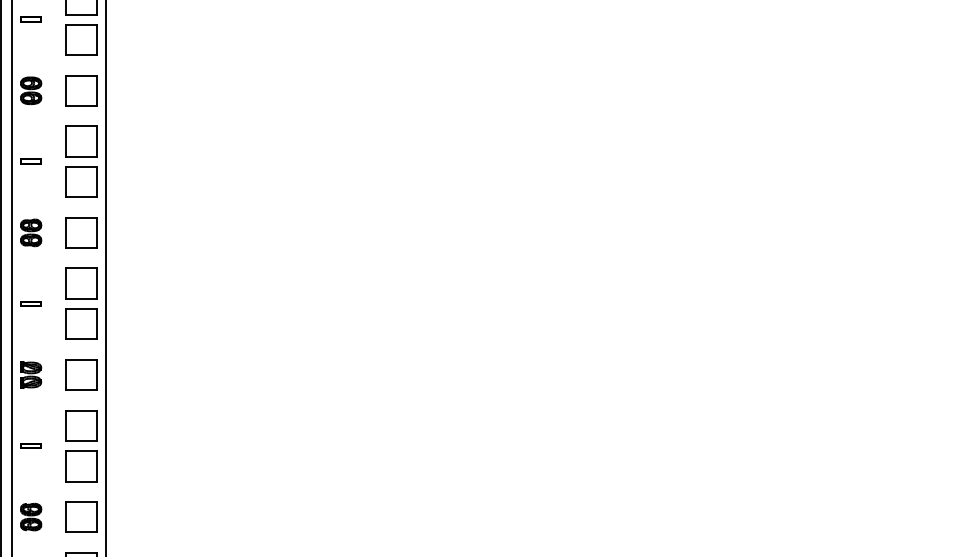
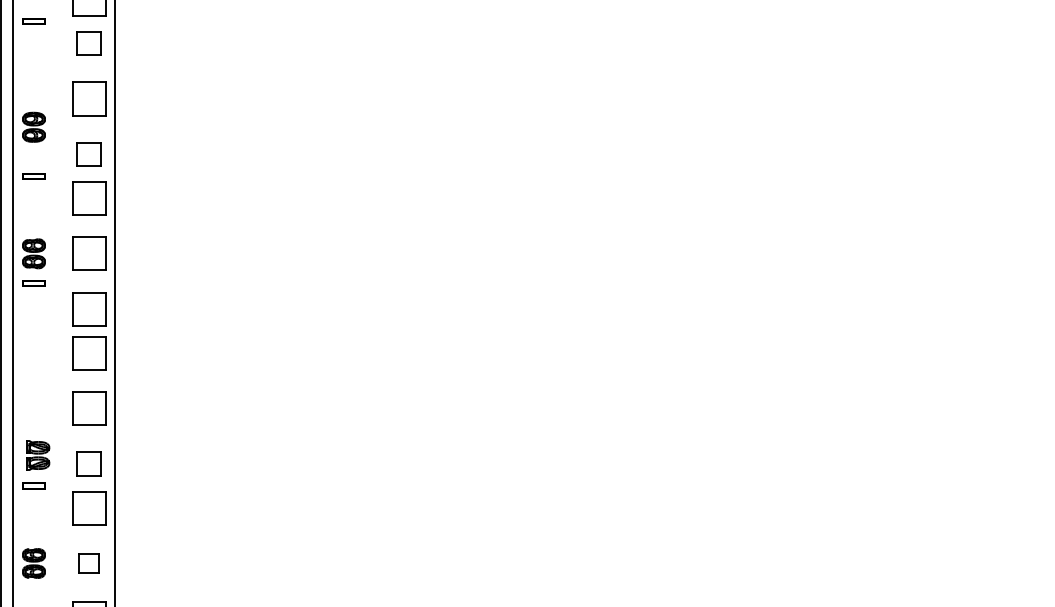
part: (81, 39) -> (88, 43), size x0.7
part: (31, 90) -> (34, 126), moved
part: (81, 141) -> (88, 154), size x0.7
part: (30, 303) -> (33, 282), moved
part: (31, 374) -> (38, 454), moved
part: (81, 425) -> (88, 463), size x0.7
part: (81, 516) -> (88, 562), size x0.6

